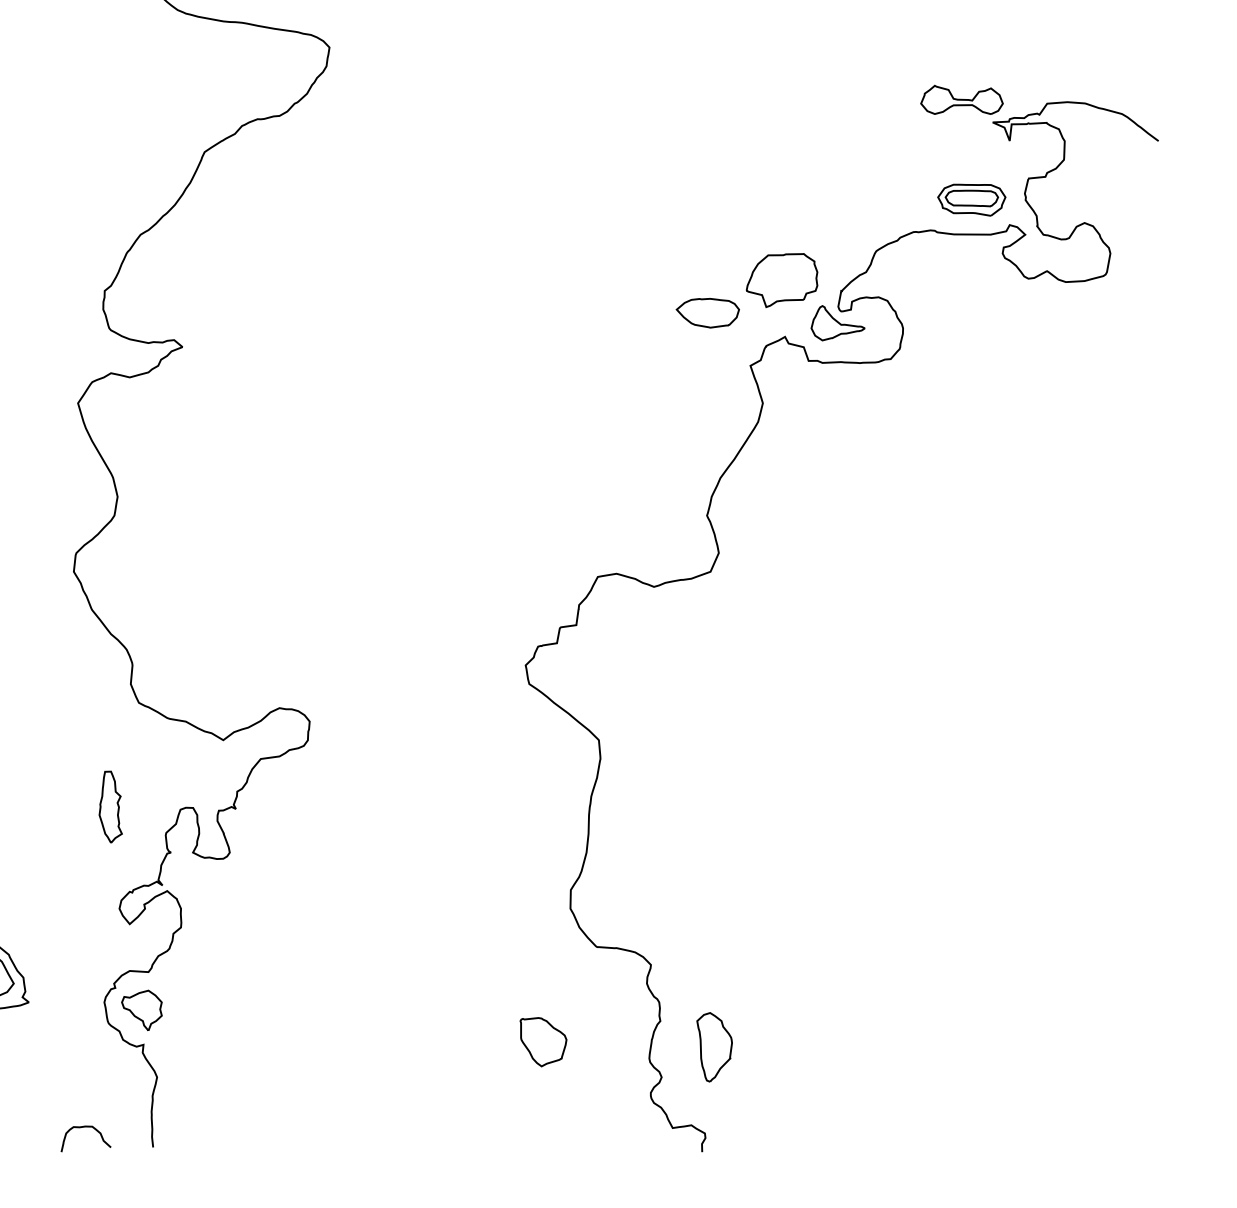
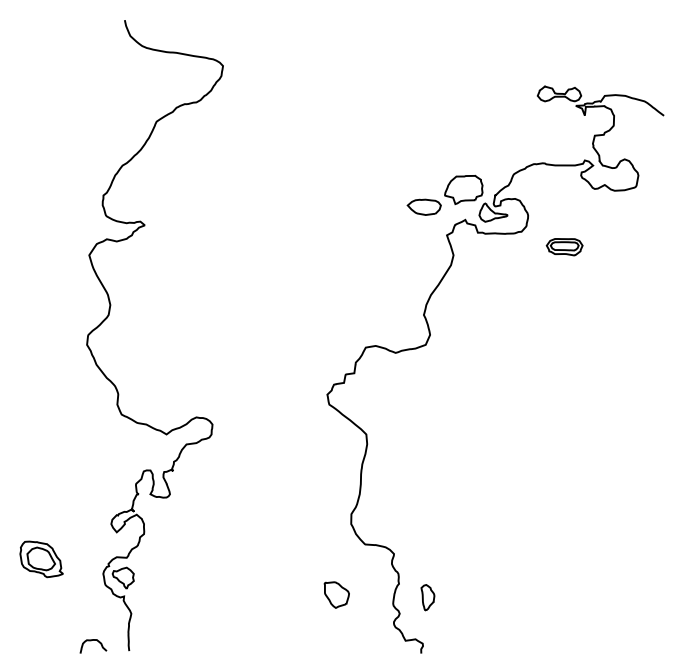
part: (971, 200) -> (564, 247), moved
part: (110, 806) -> (106, 469), removed
part: (713, 1046) -> (427, 597), size x0.7

